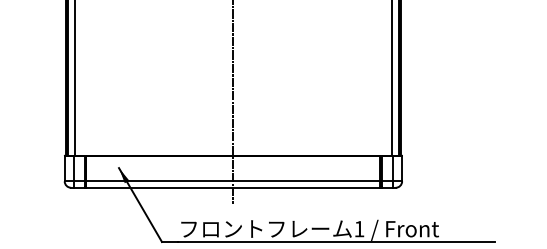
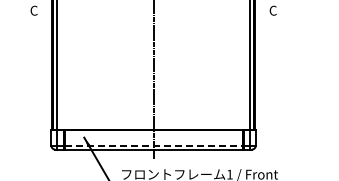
line: (234, 181) -> (154, 145), solid -> dashed

